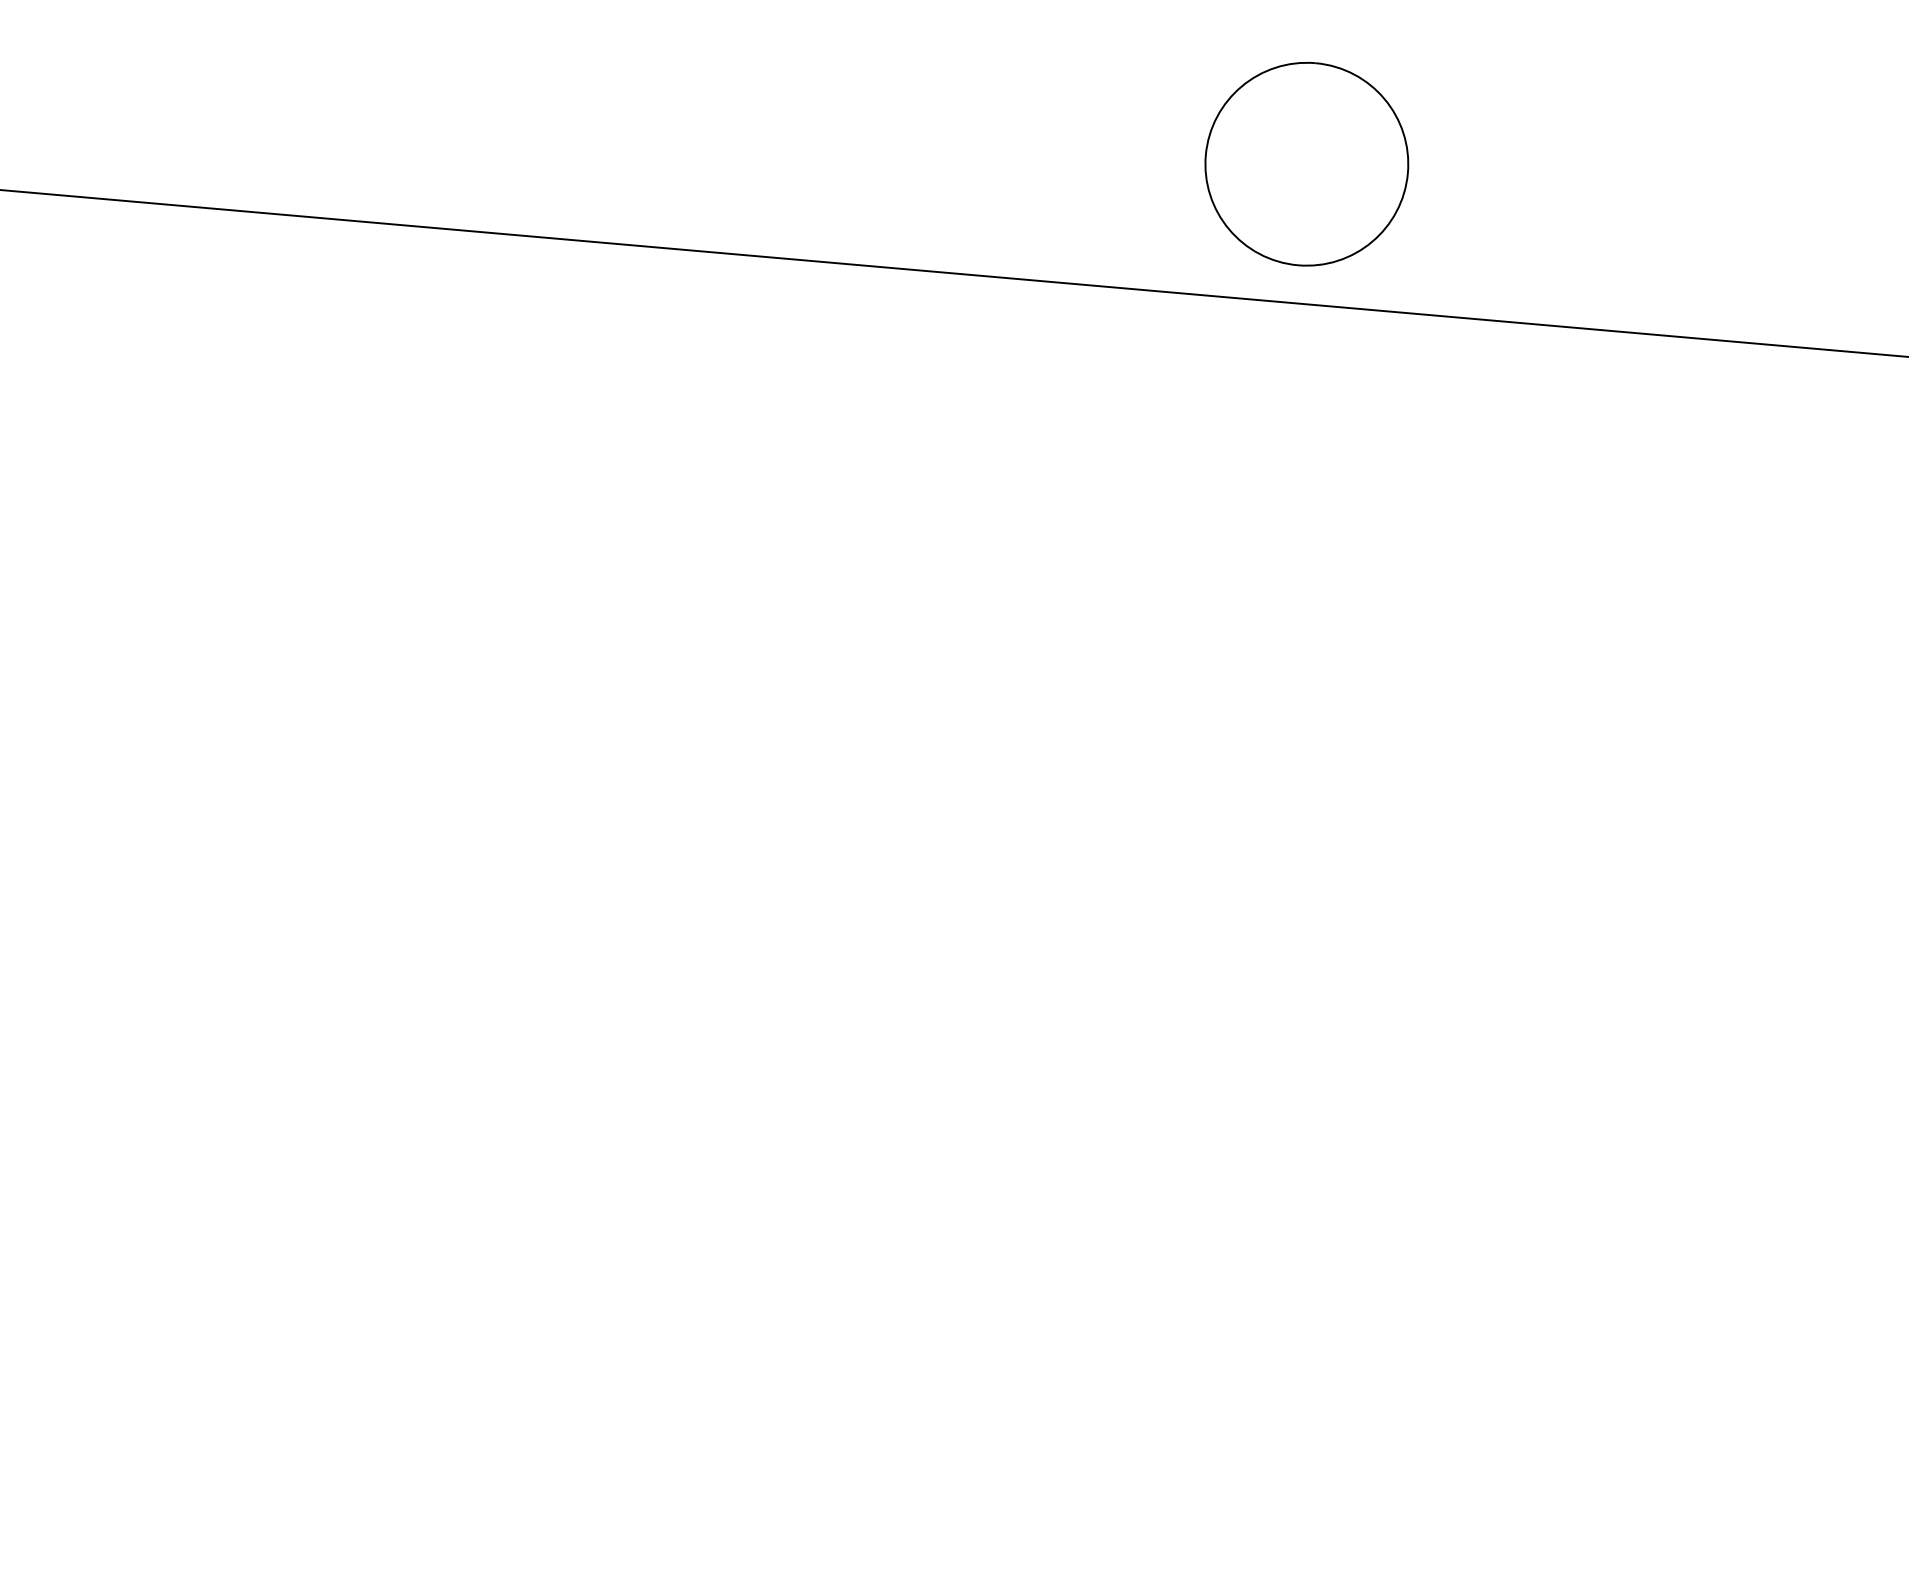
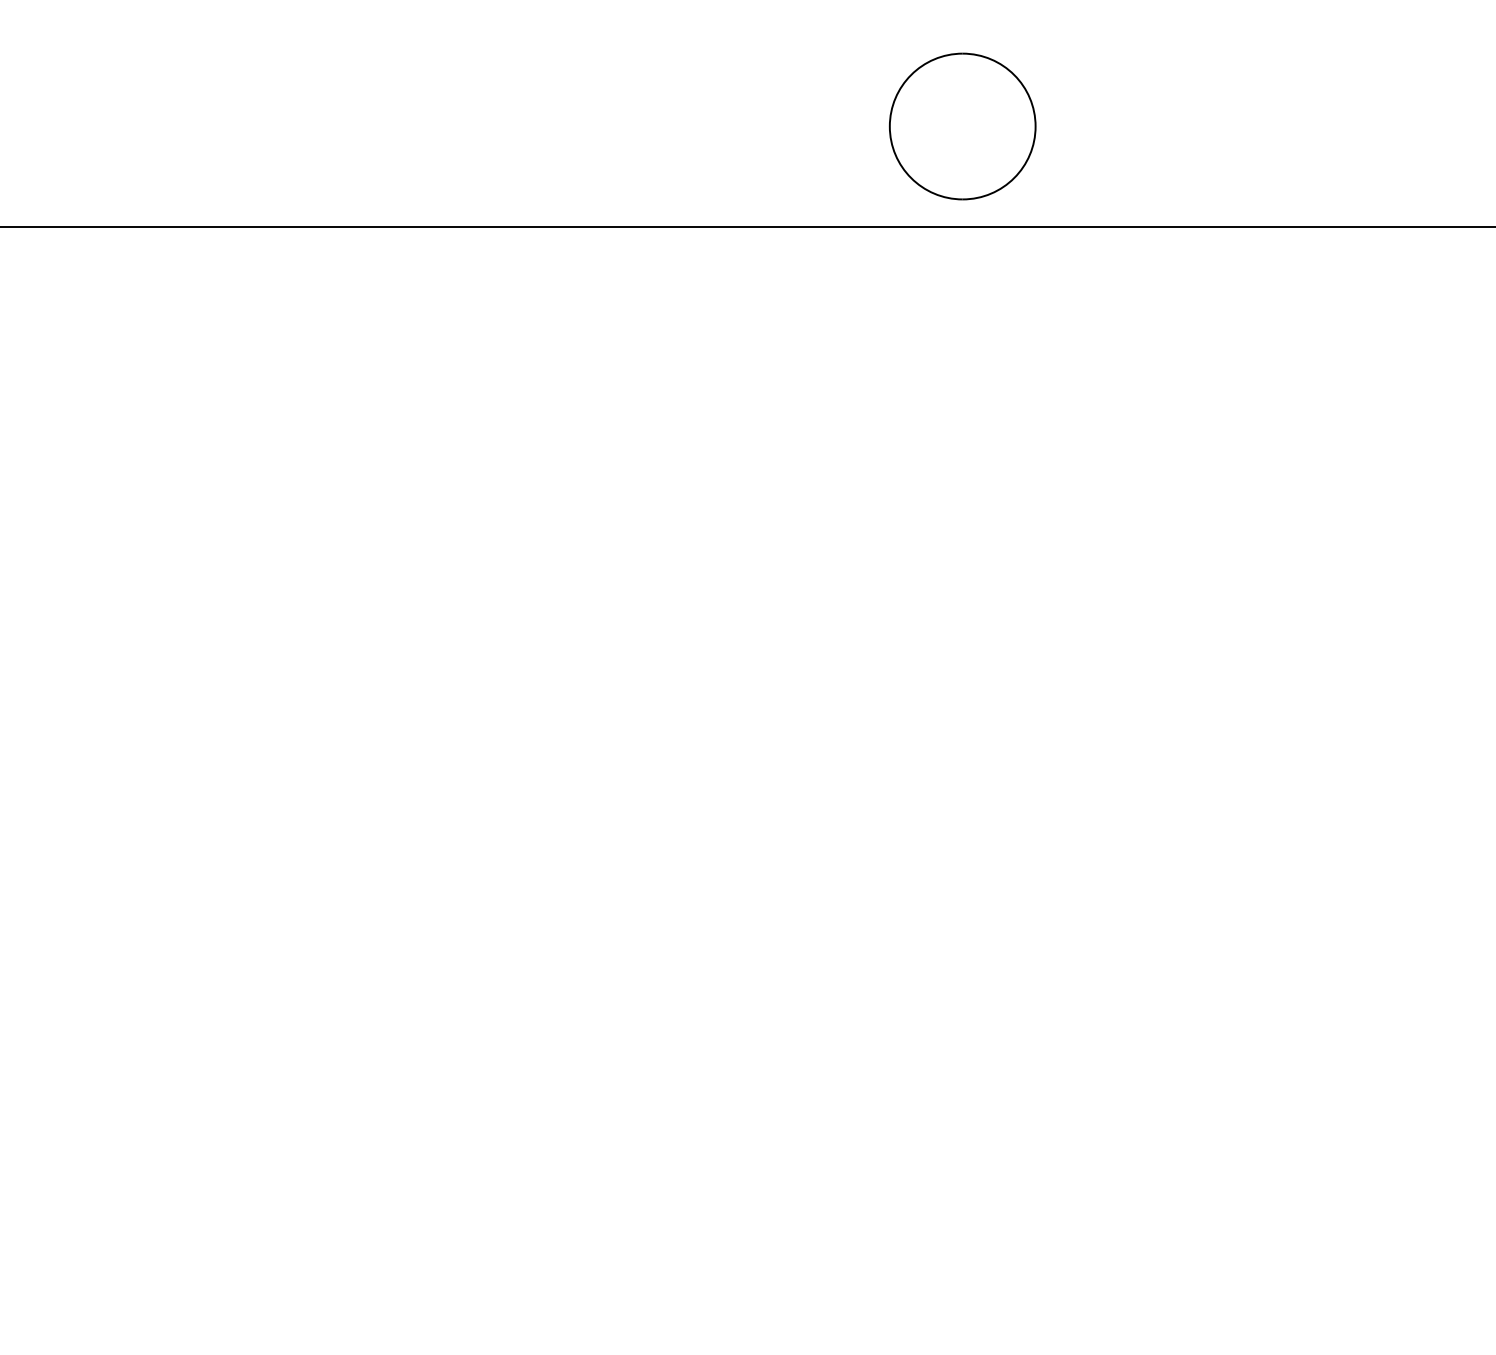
part: (1306, 164) -> (962, 126), moved

